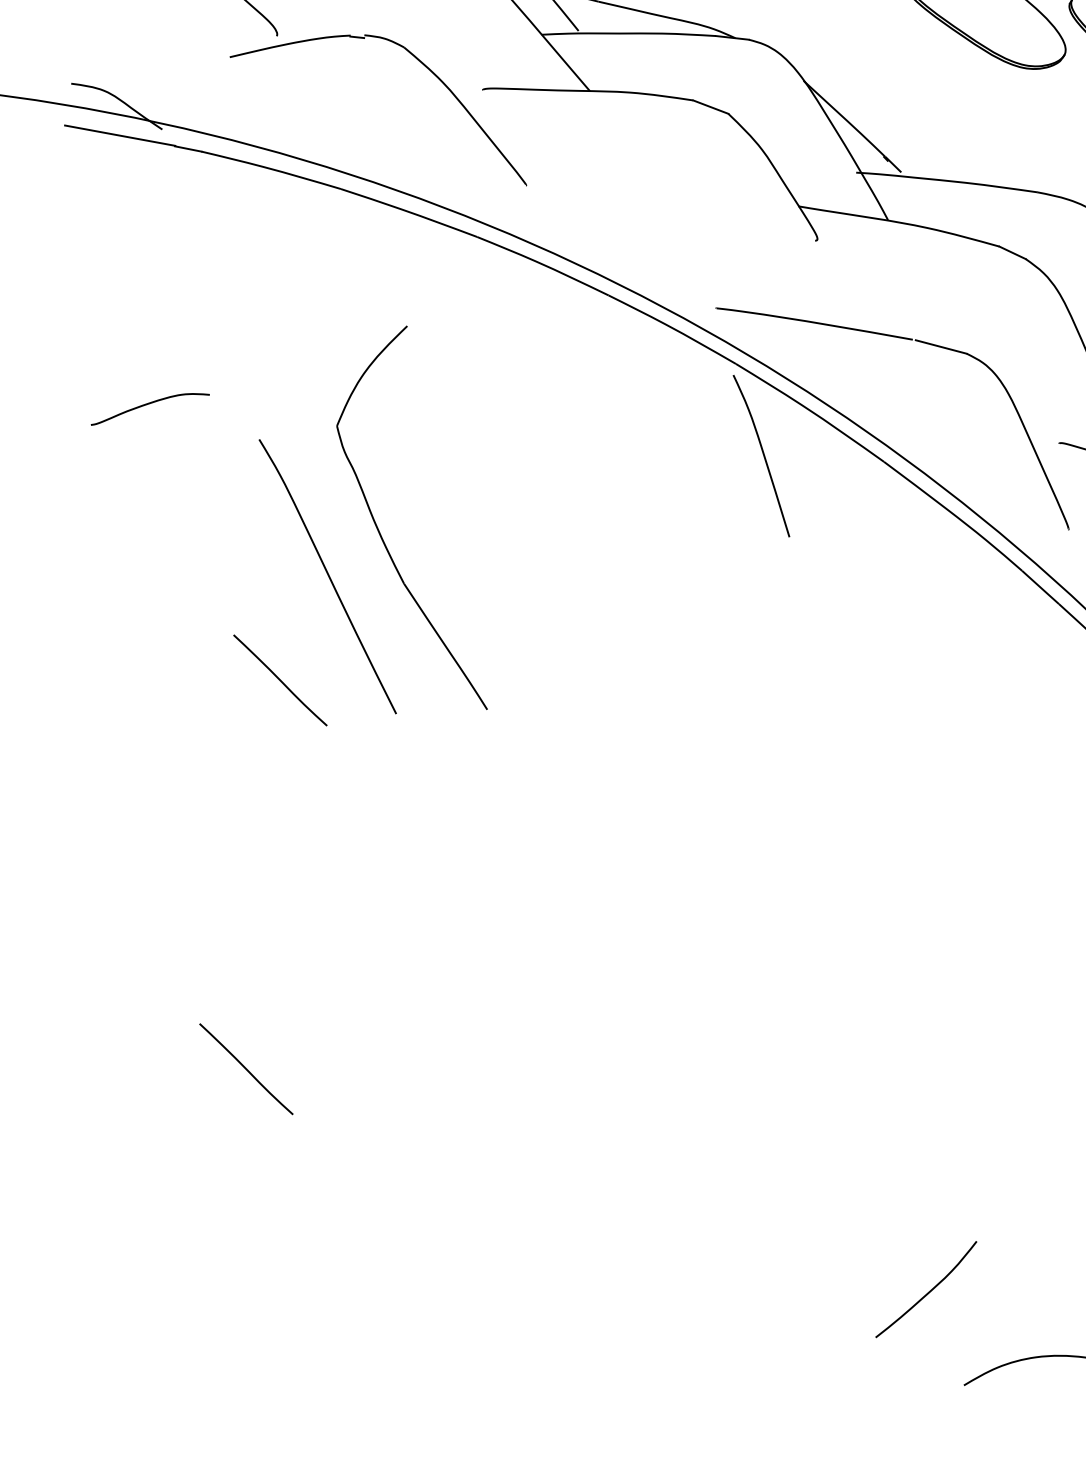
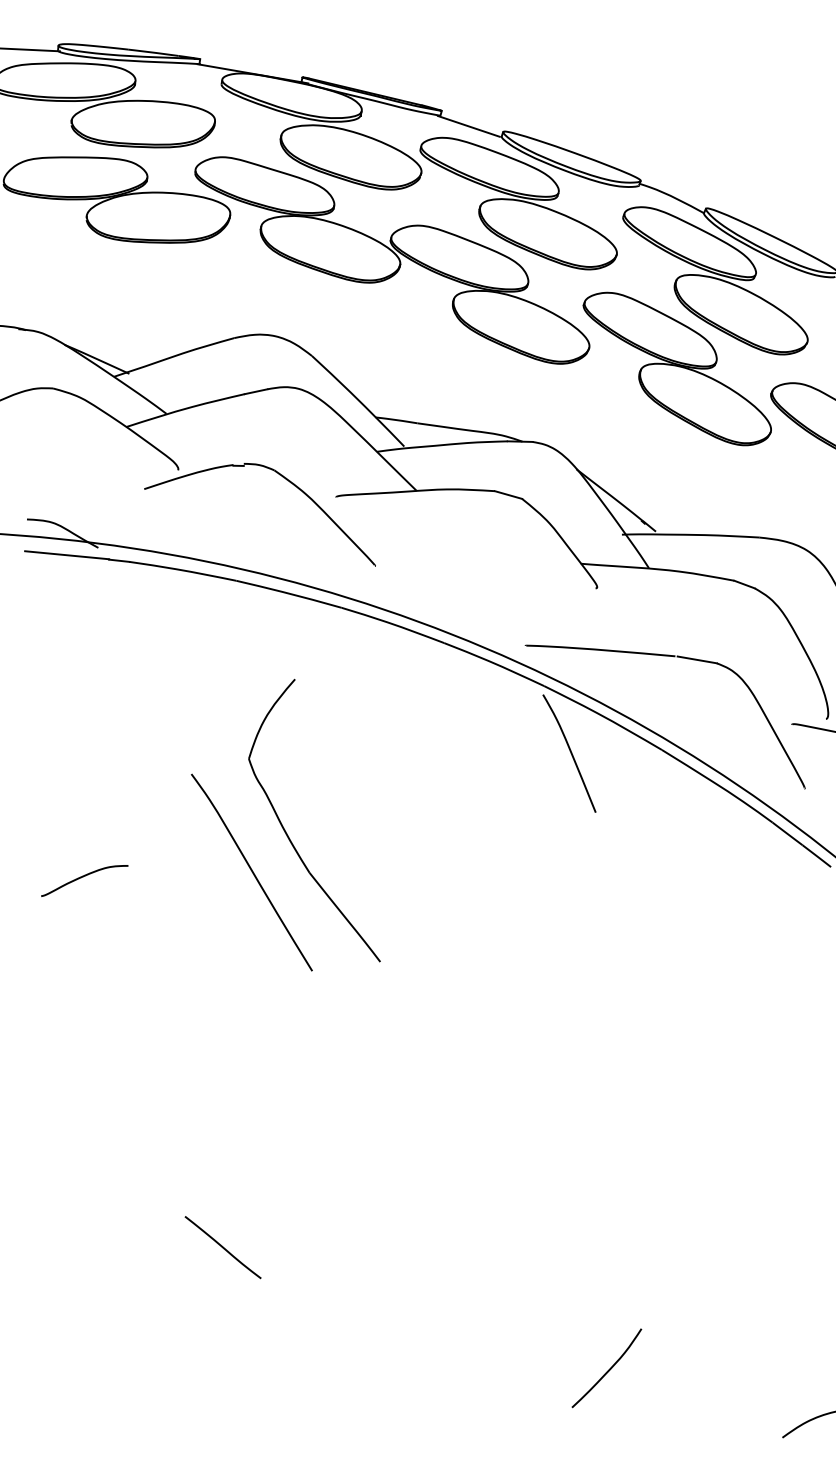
curve: (149, 405) -> (83, 877), moved
line: (279, 680) -> (222, 953), removed
curve: (928, 1291) -> (608, 1369), moved

